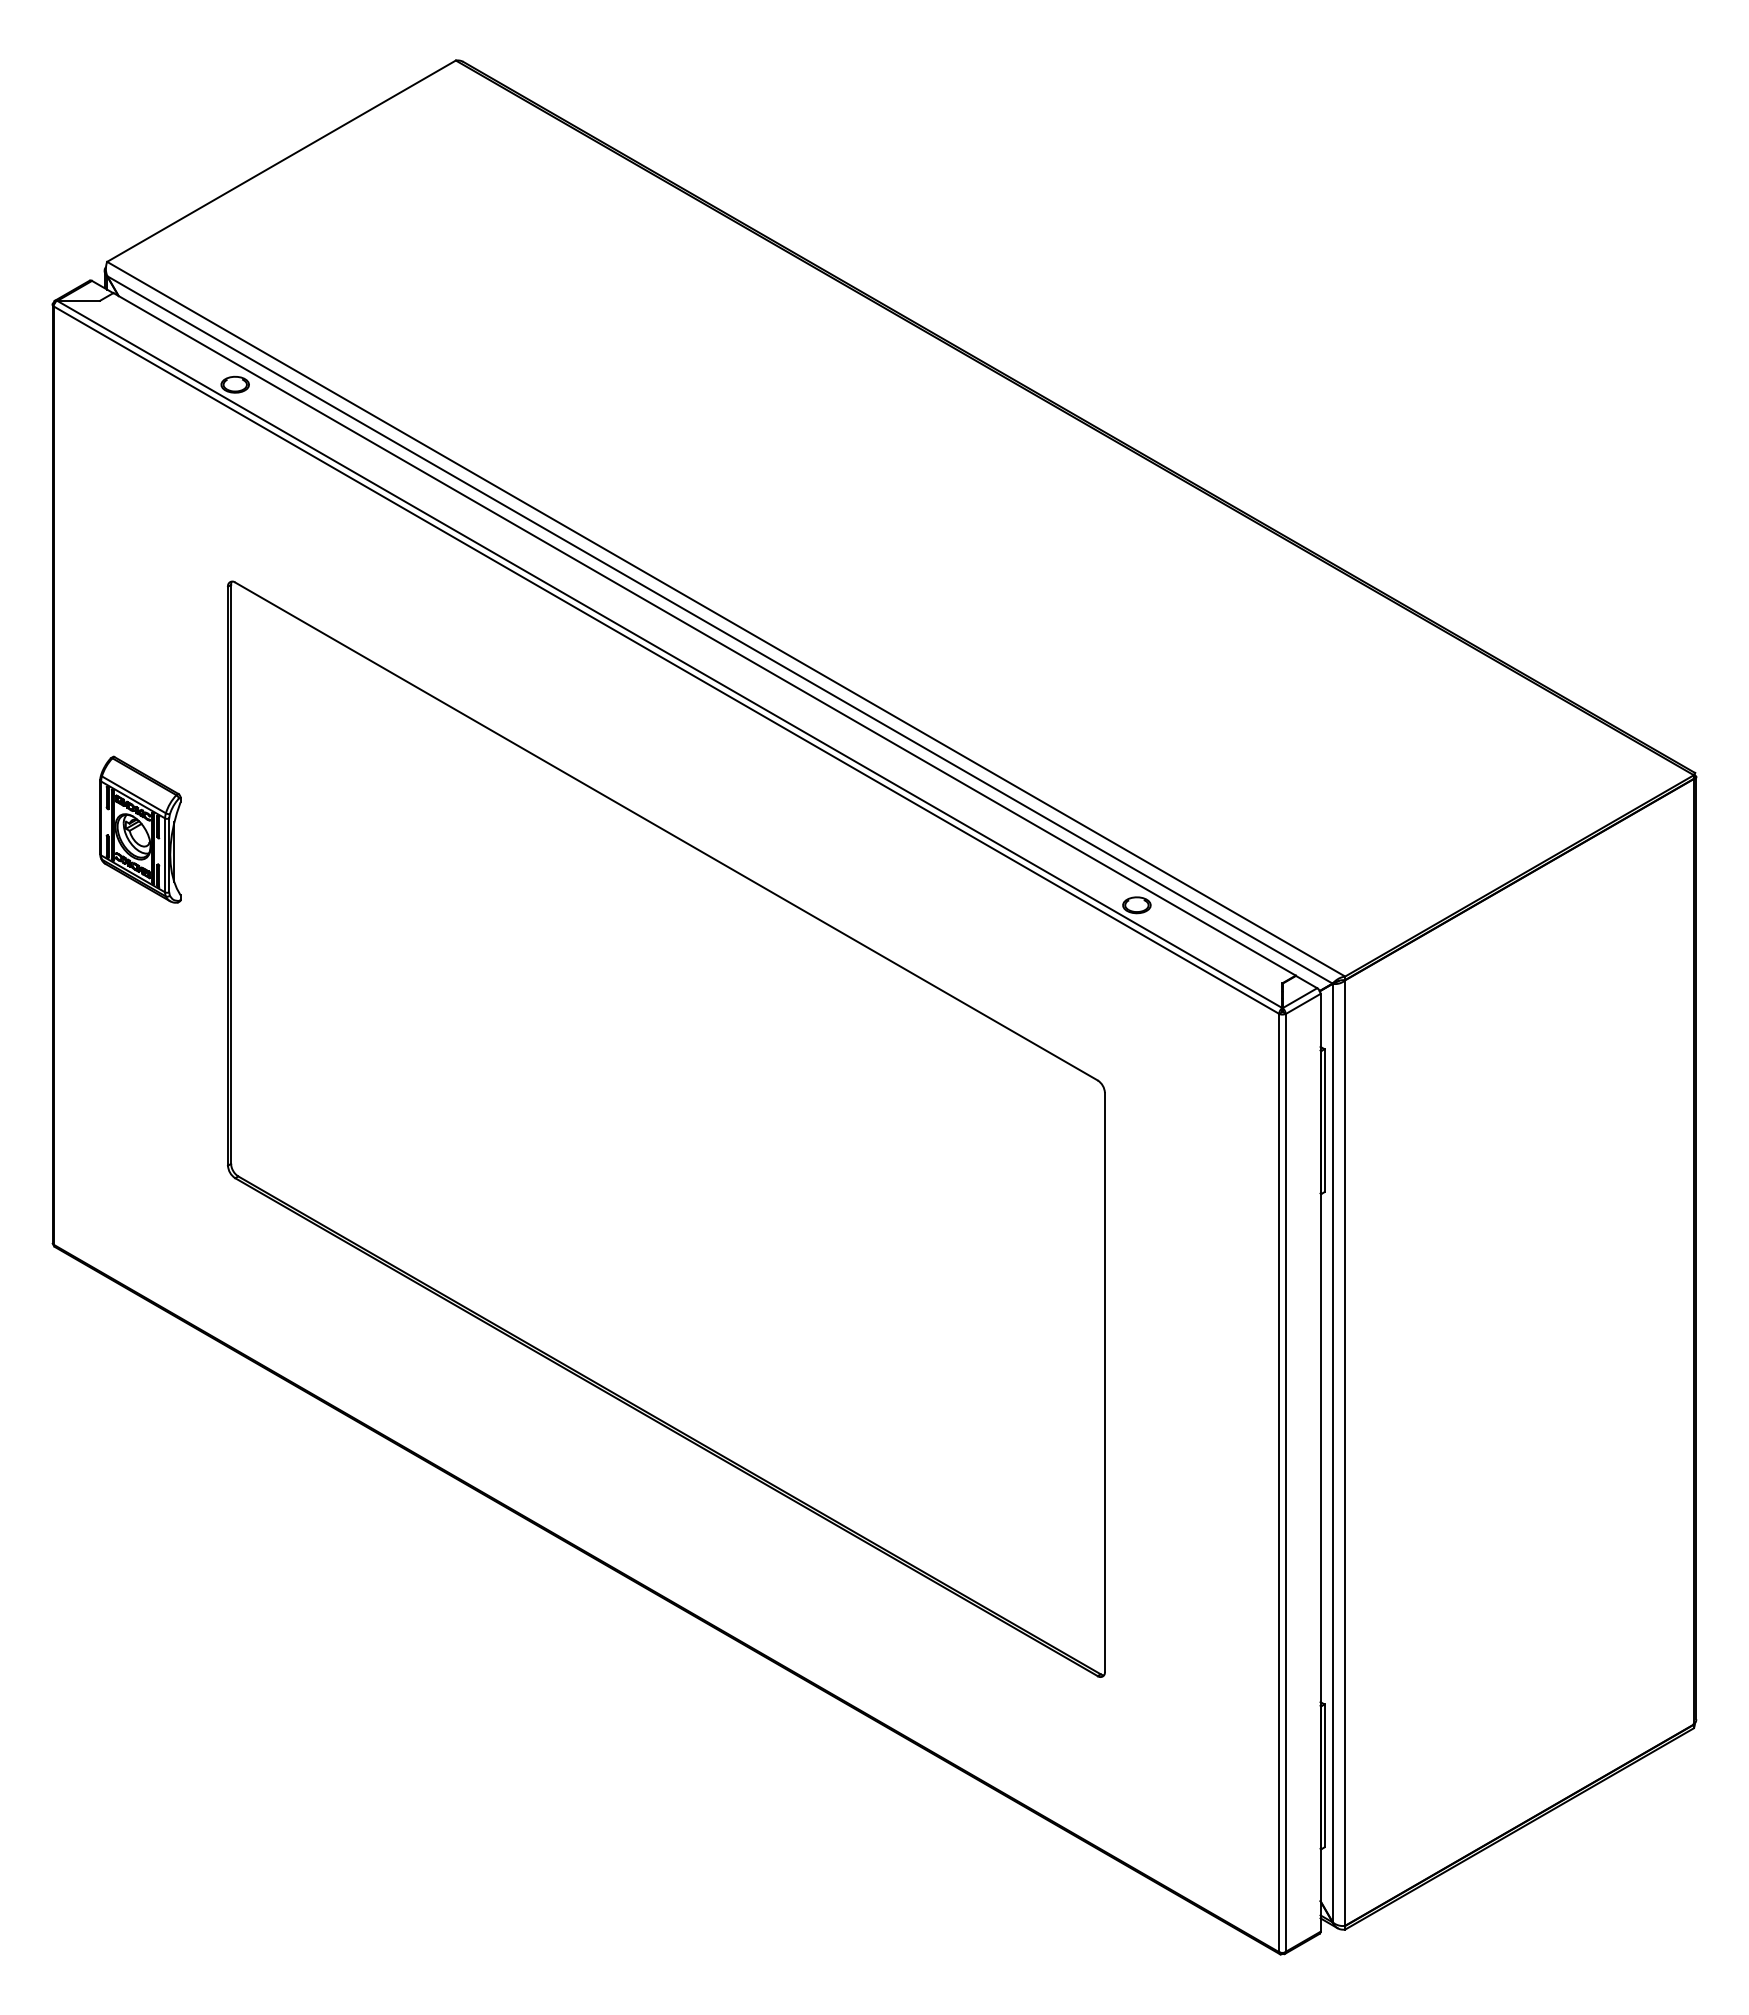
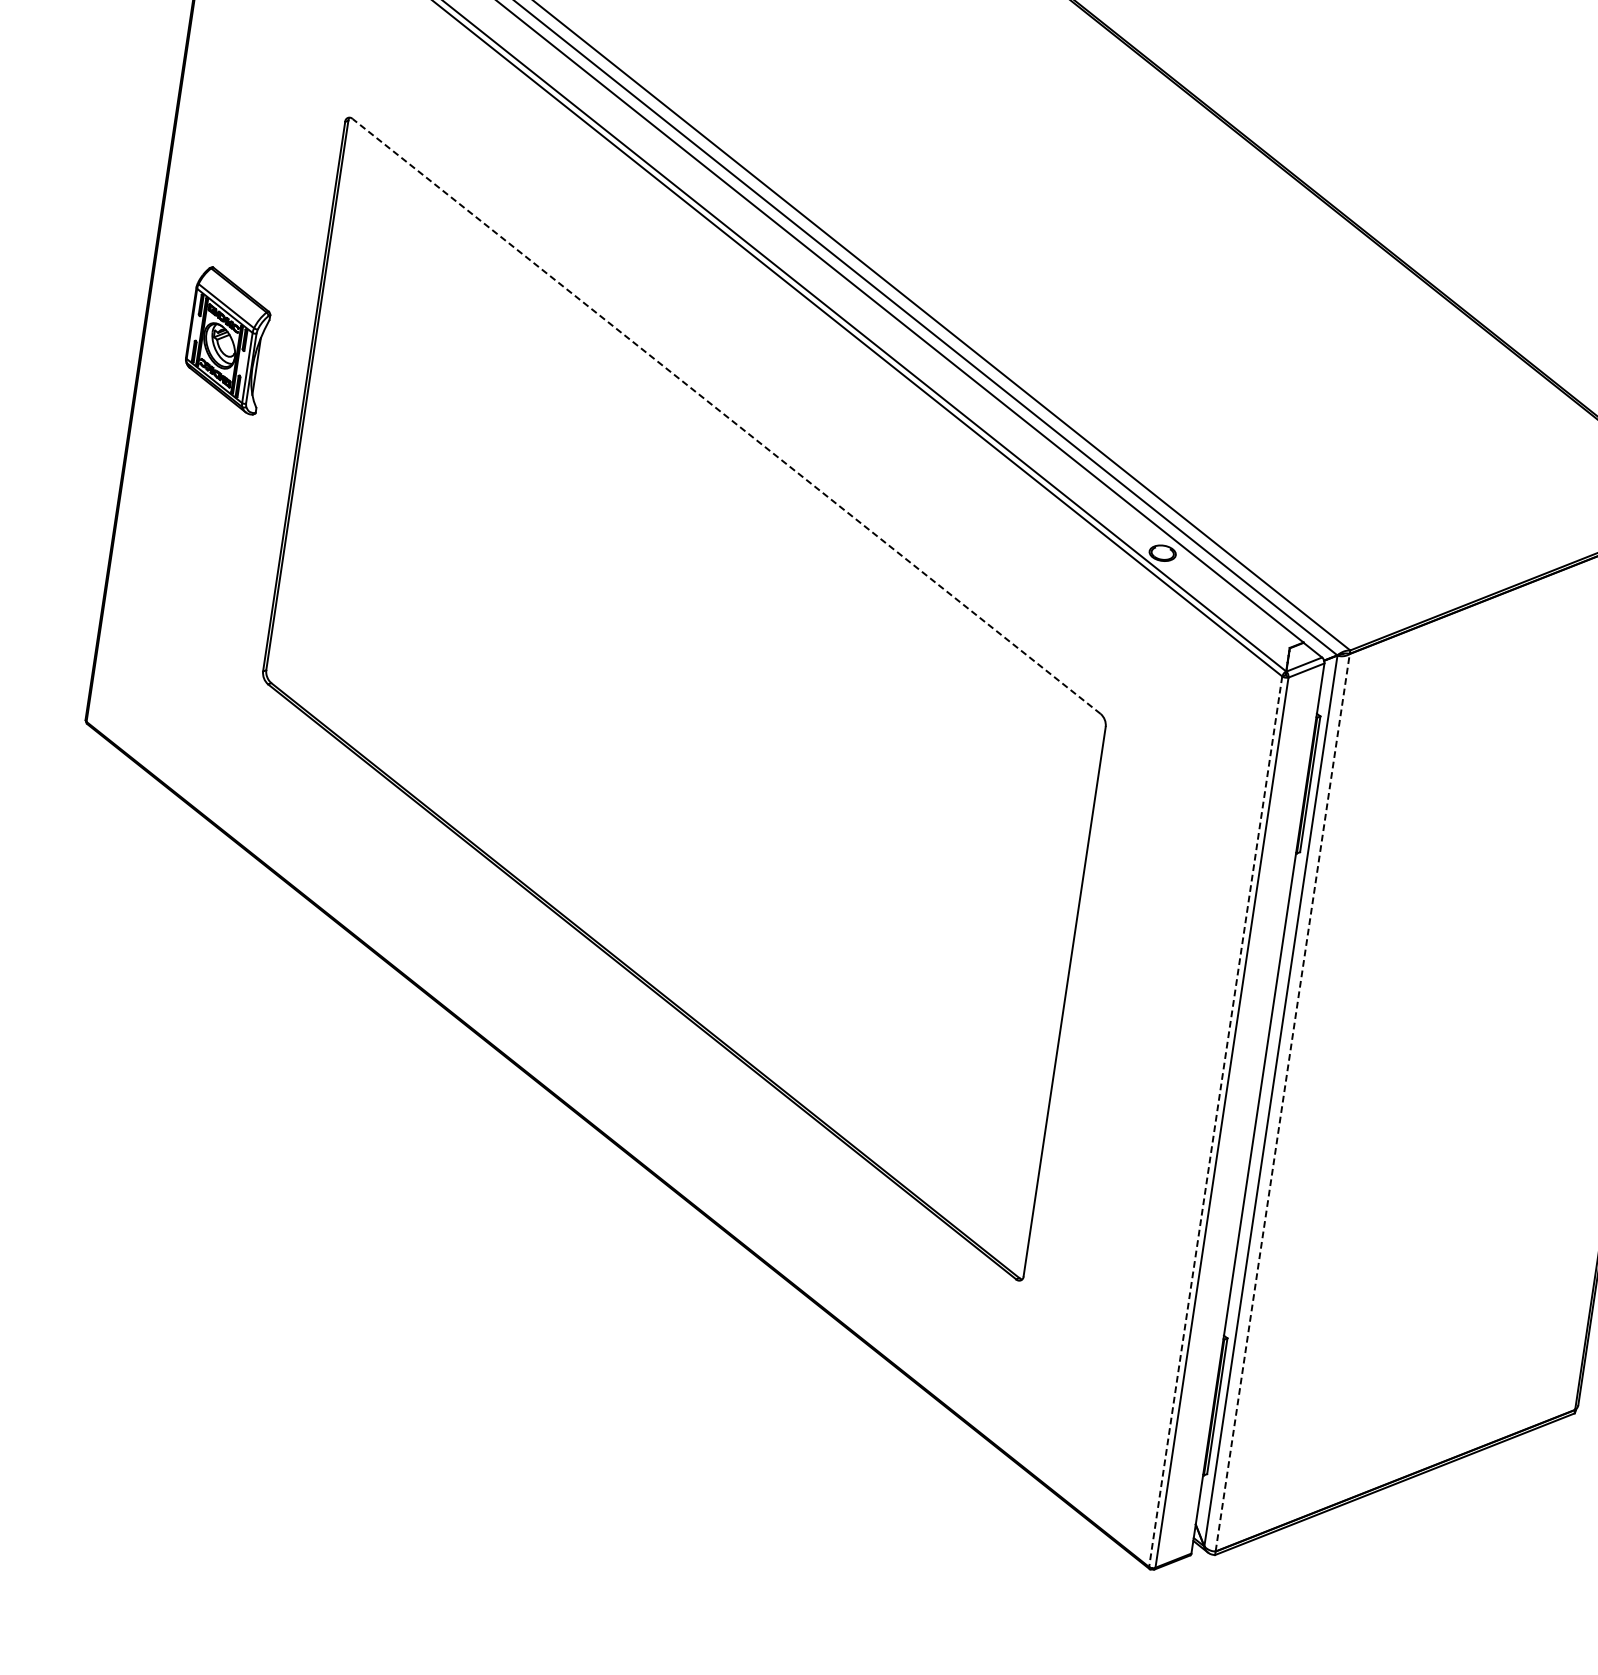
line: (666, 831) -> (726, 416), solid -> dashed
line: (1345, 1453) -> (1282, 1103), solid -> dashed
line: (1279, 1483) -> (1216, 1122), solid -> dashed

